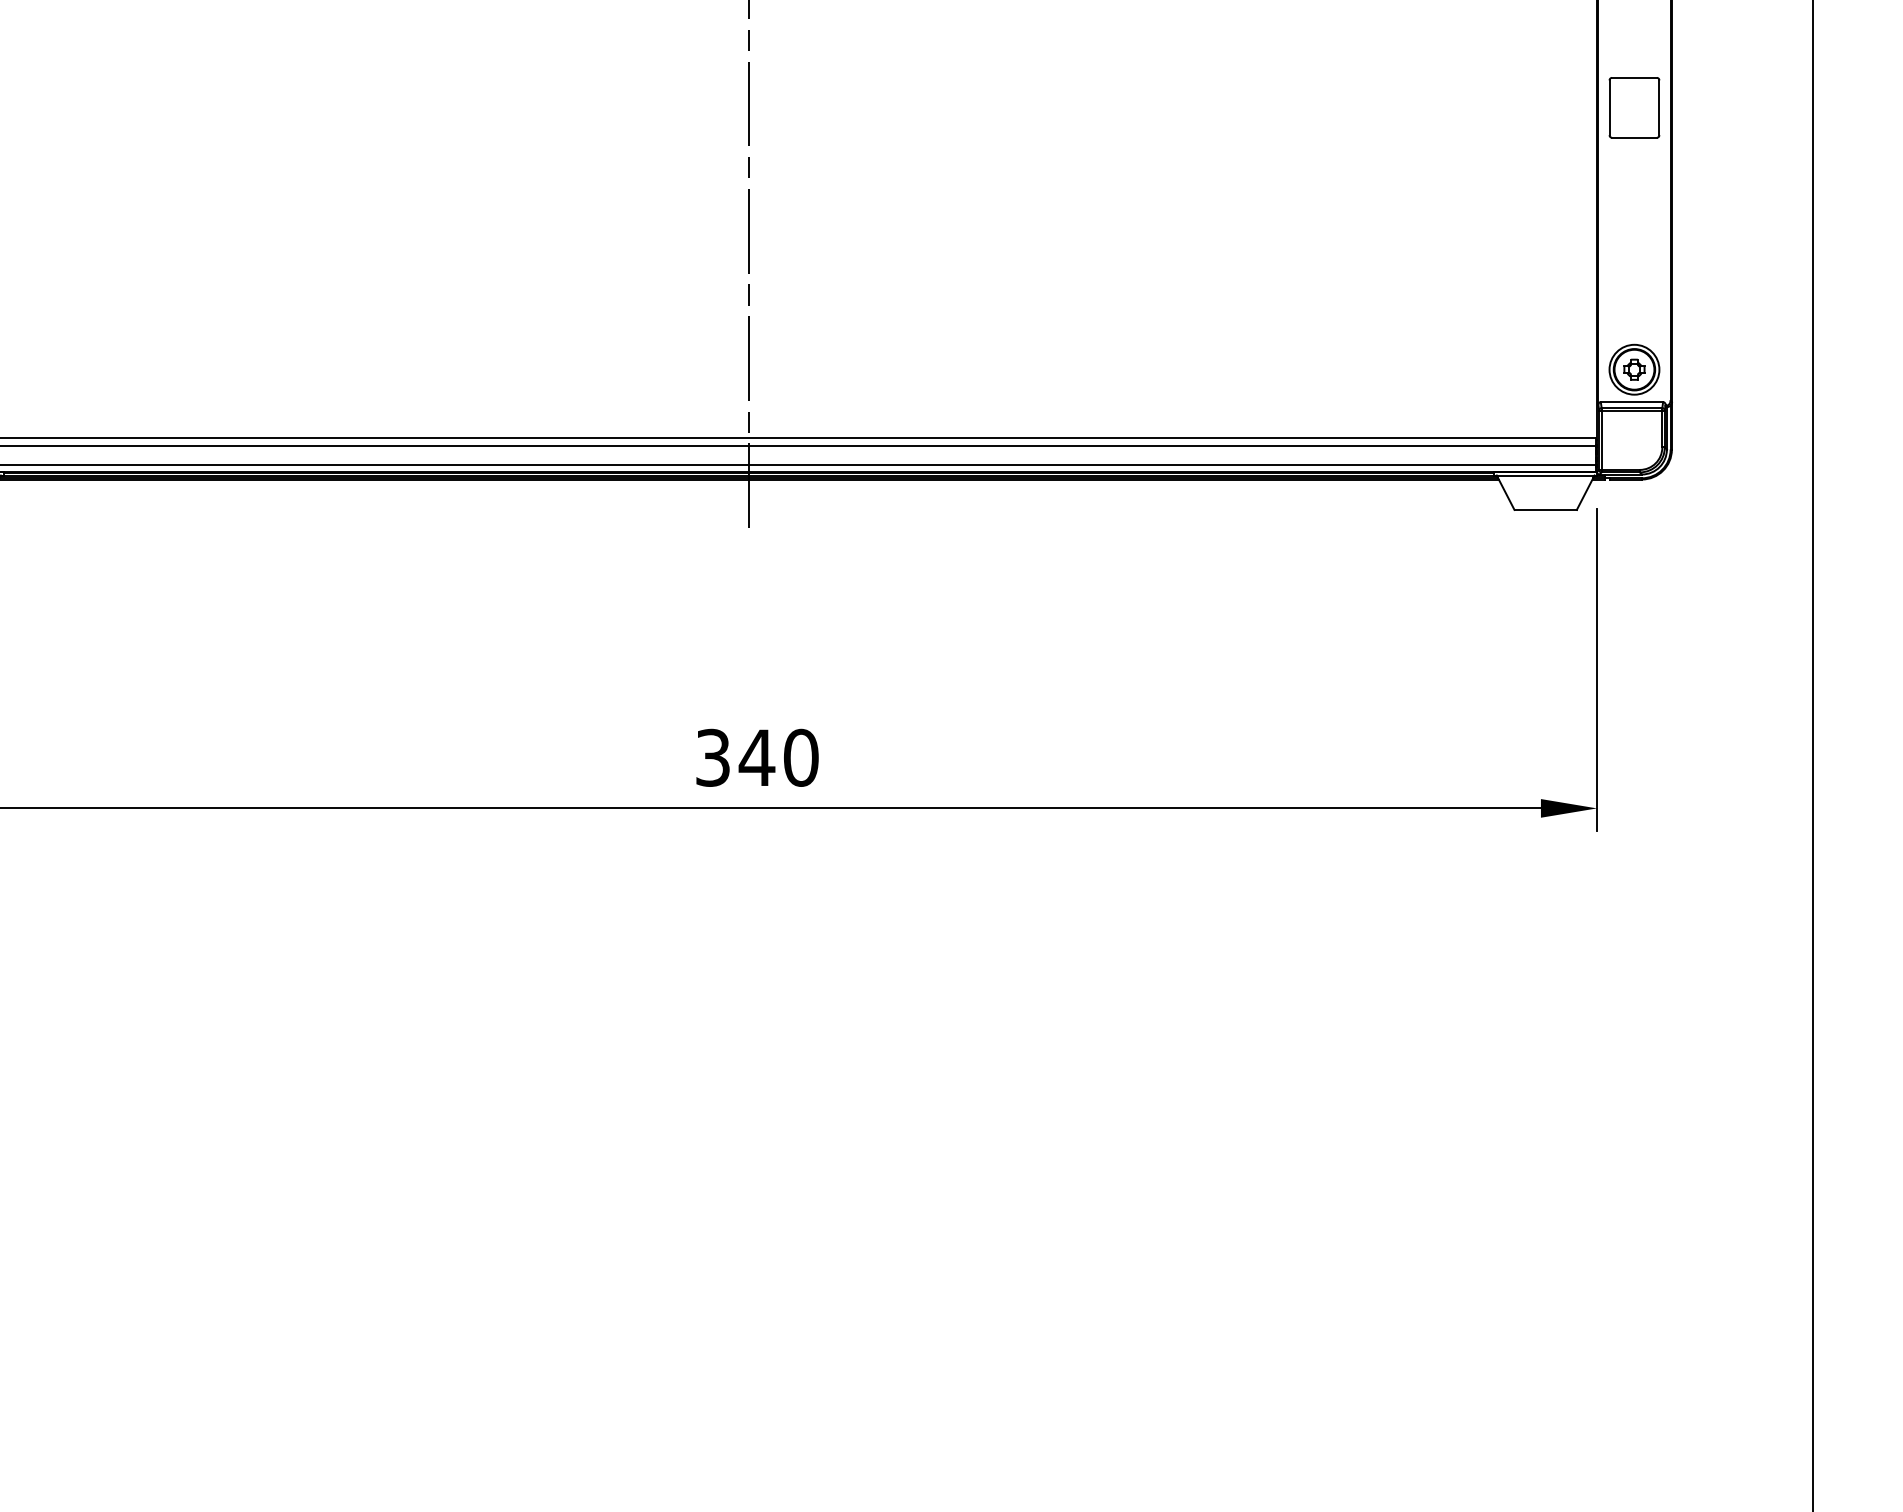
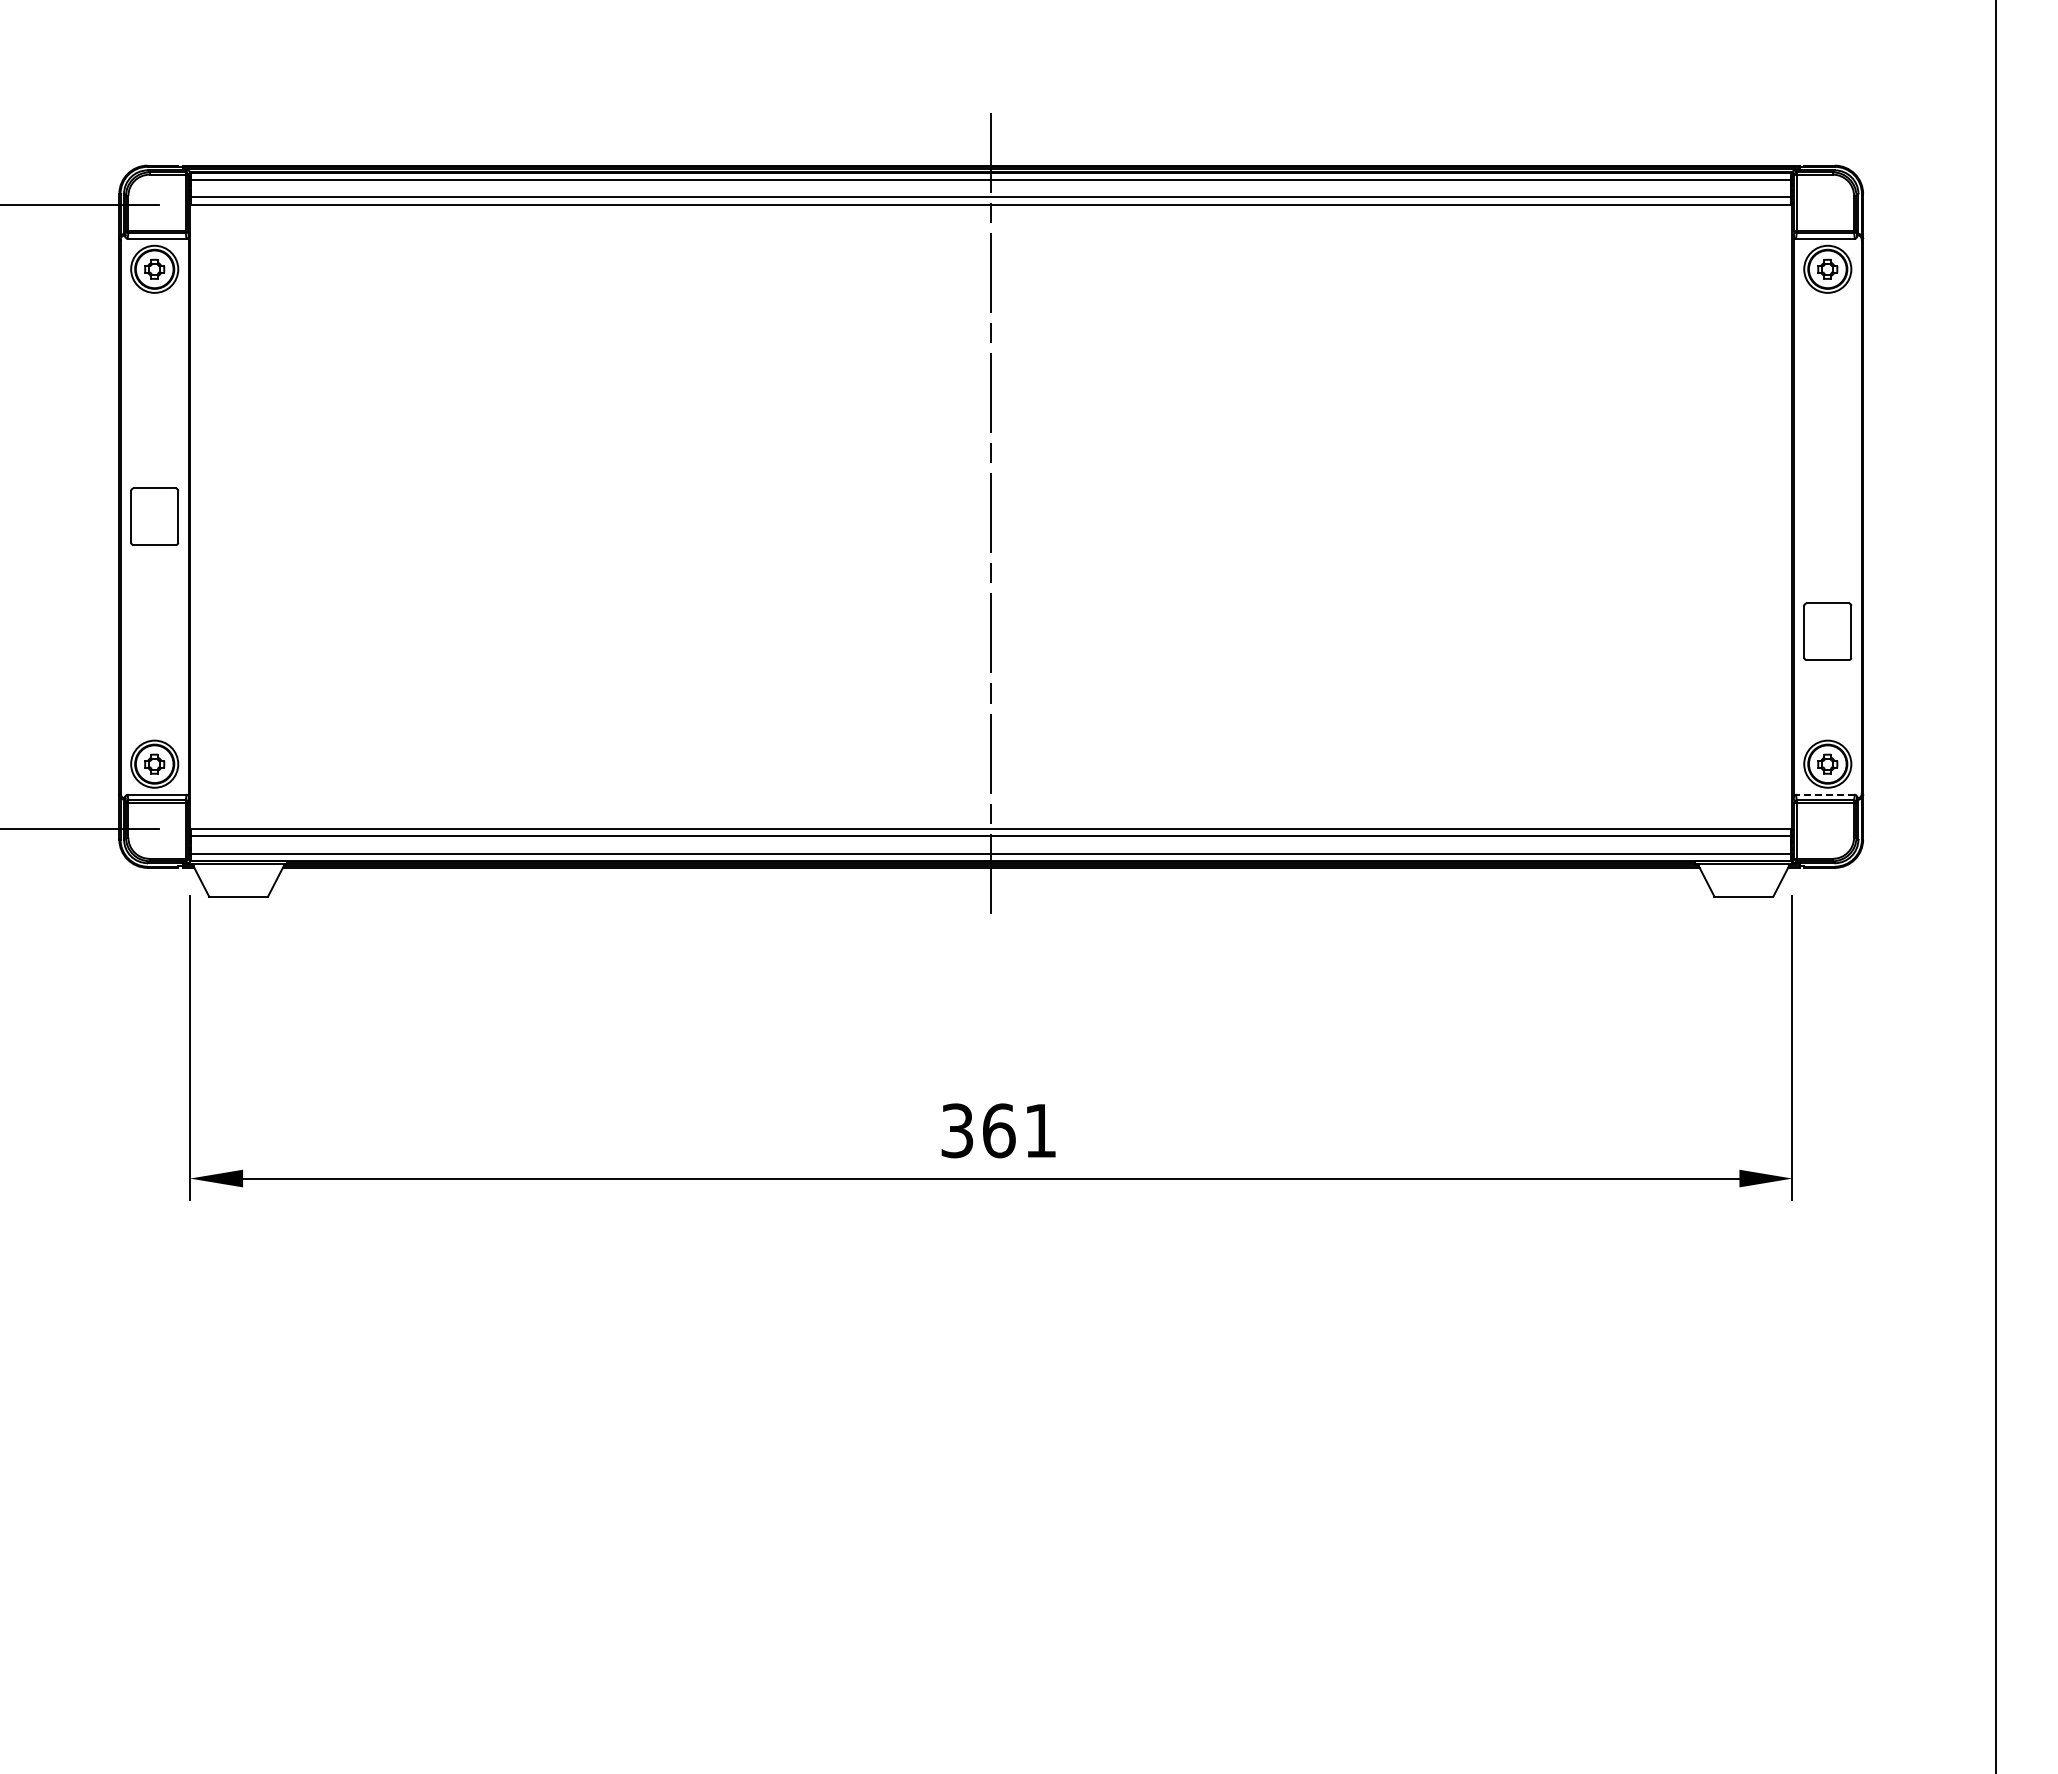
part: (1634, 107) -> (1827, 631), moved
line: (1630, 401) -> (1824, 794), solid -> dashed
text: (778, 757) -> (1019, 1130), 340 -> 361

